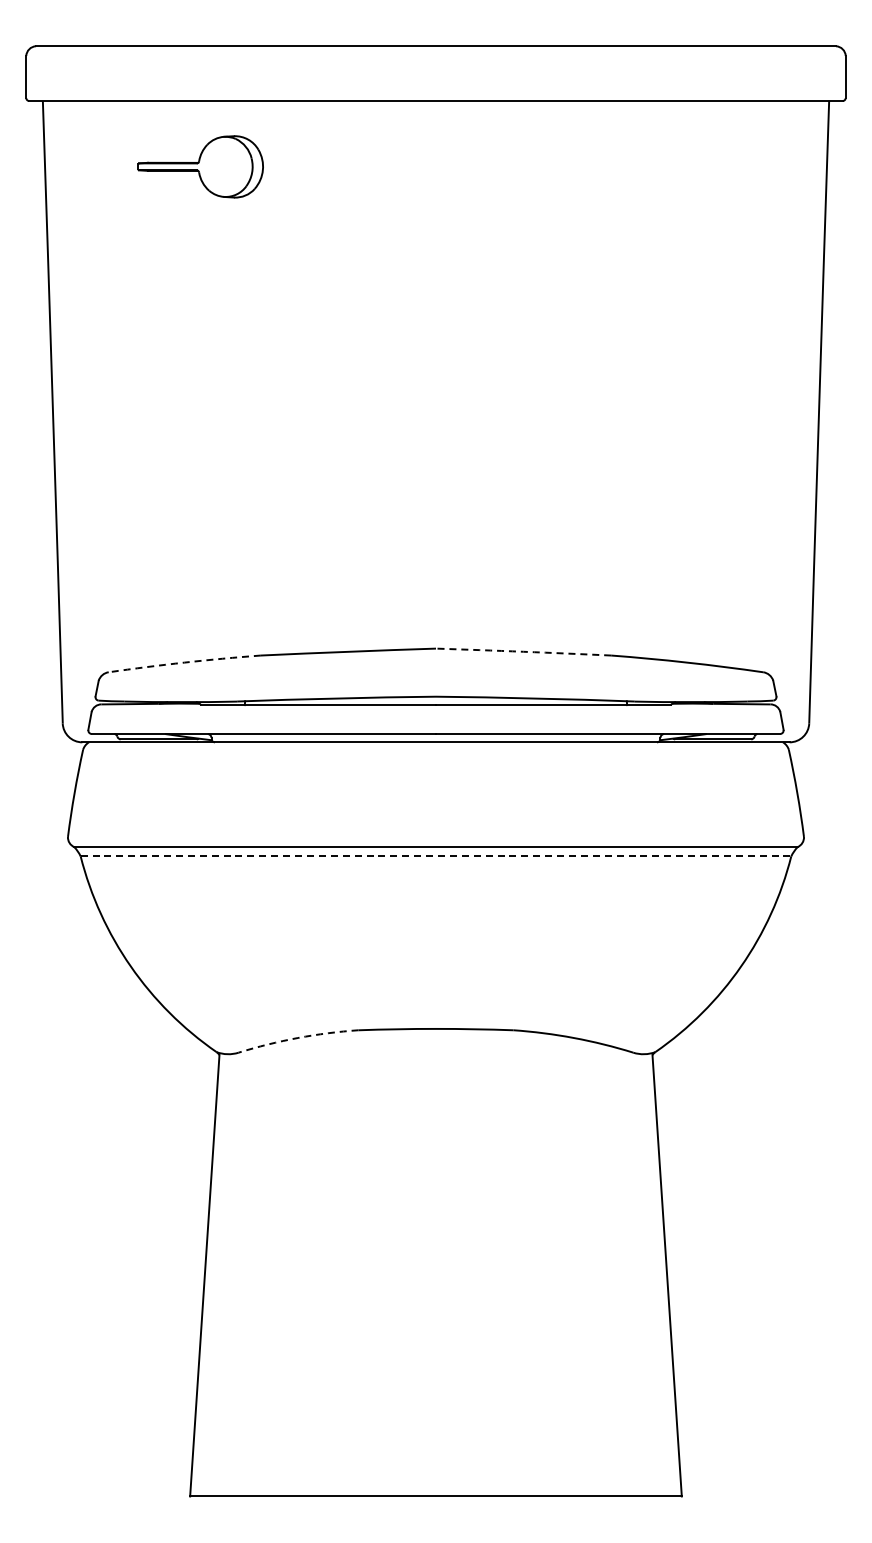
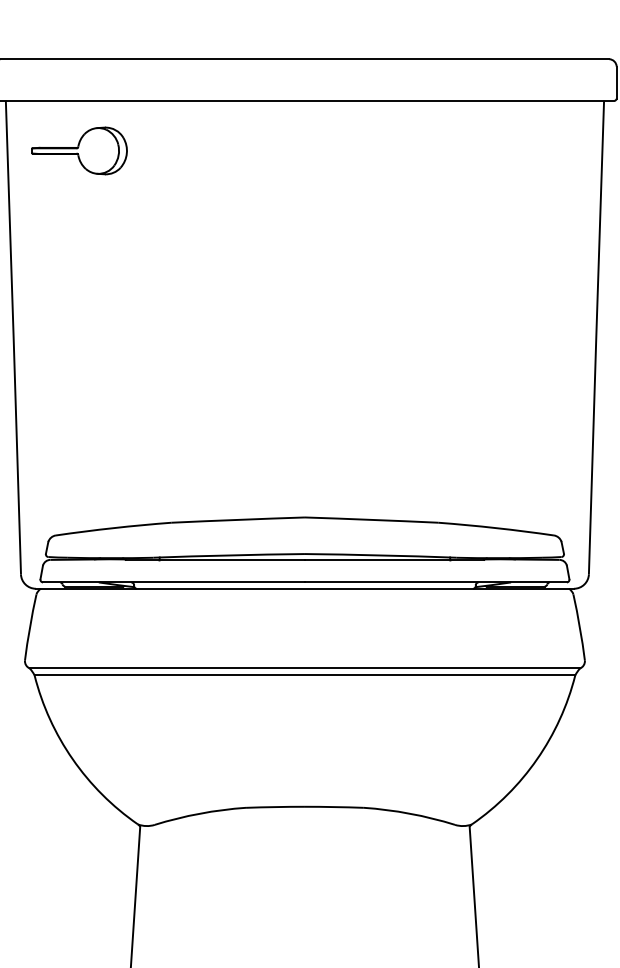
part: (200, 166) -> (79, 150), moved
arc: (523, 651) -> (371, 519), dashed -> solid
arc: (184, 662) -> (113, 528), dashed -> solid
line: (436, 856) -> (305, 675), dashed -> solid
arc: (297, 1038) -> (199, 814), dashed -> solid

